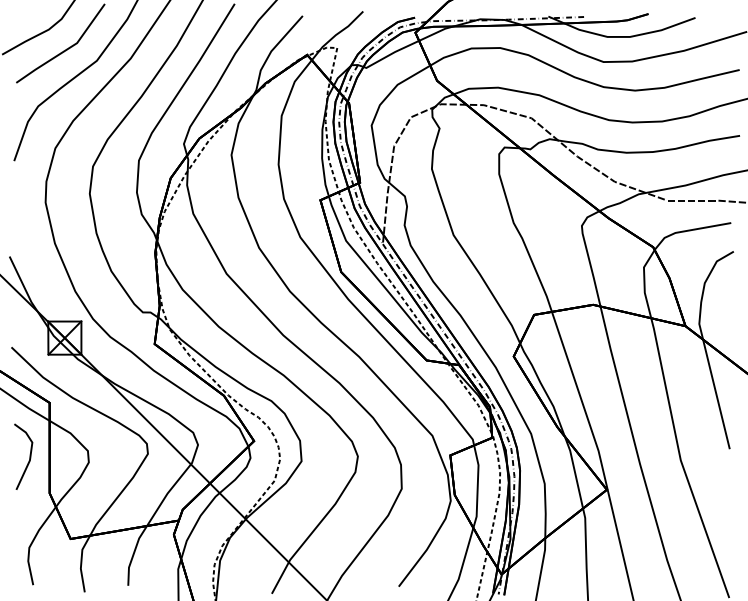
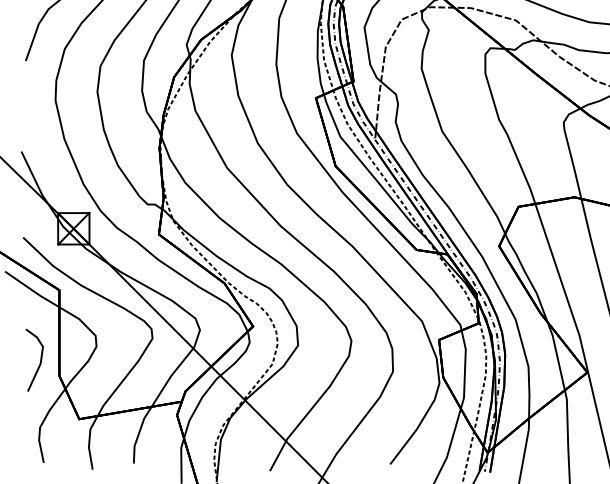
line: (29, 456) -> (40, 359), moved

